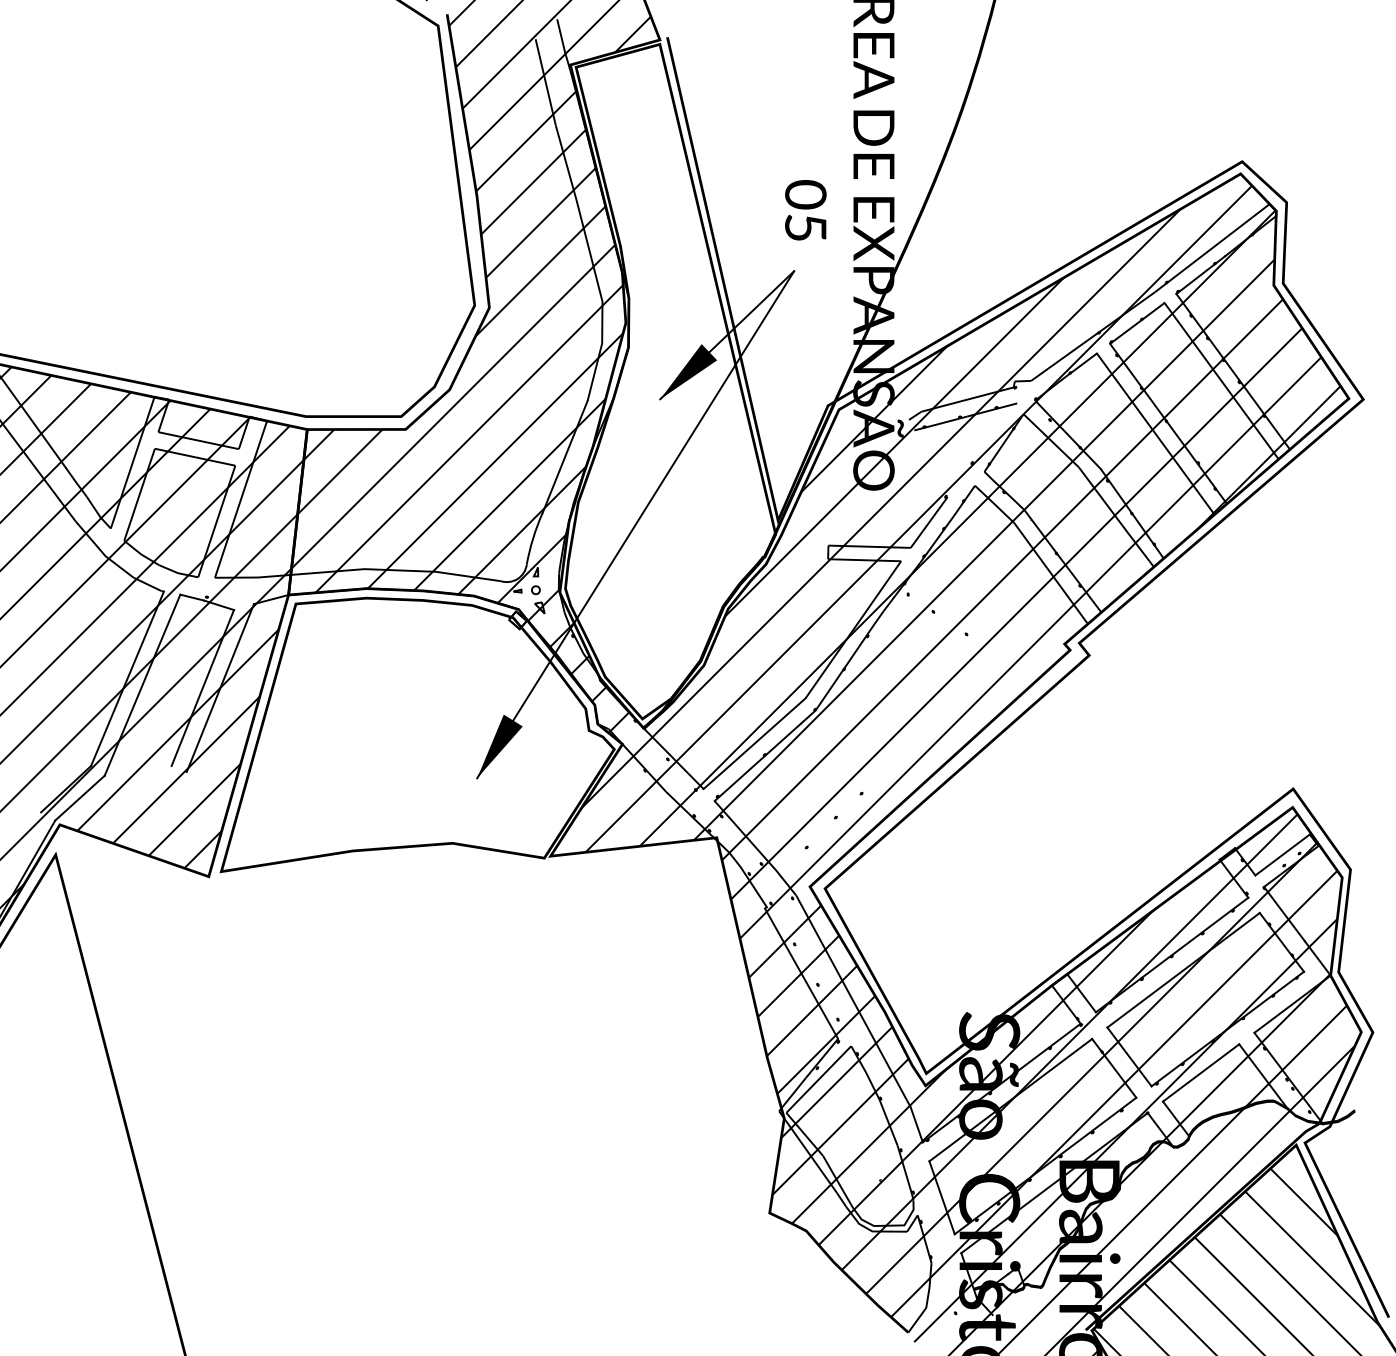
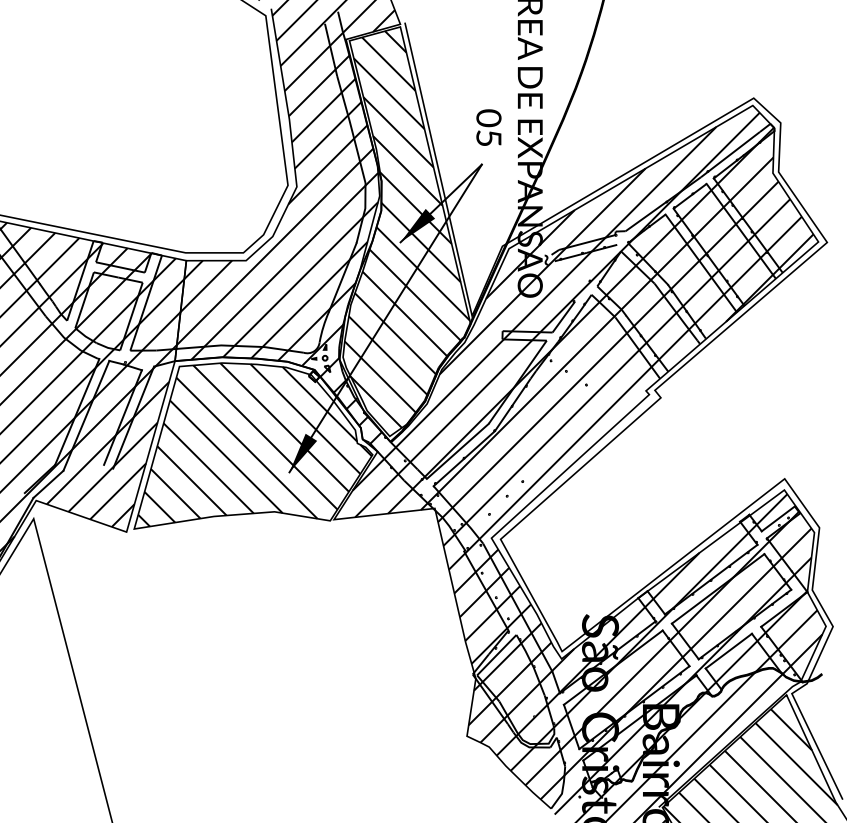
hatch: (669, 378) -> (406, 229), added
hatch: (419, 732) -> (254, 444), added

